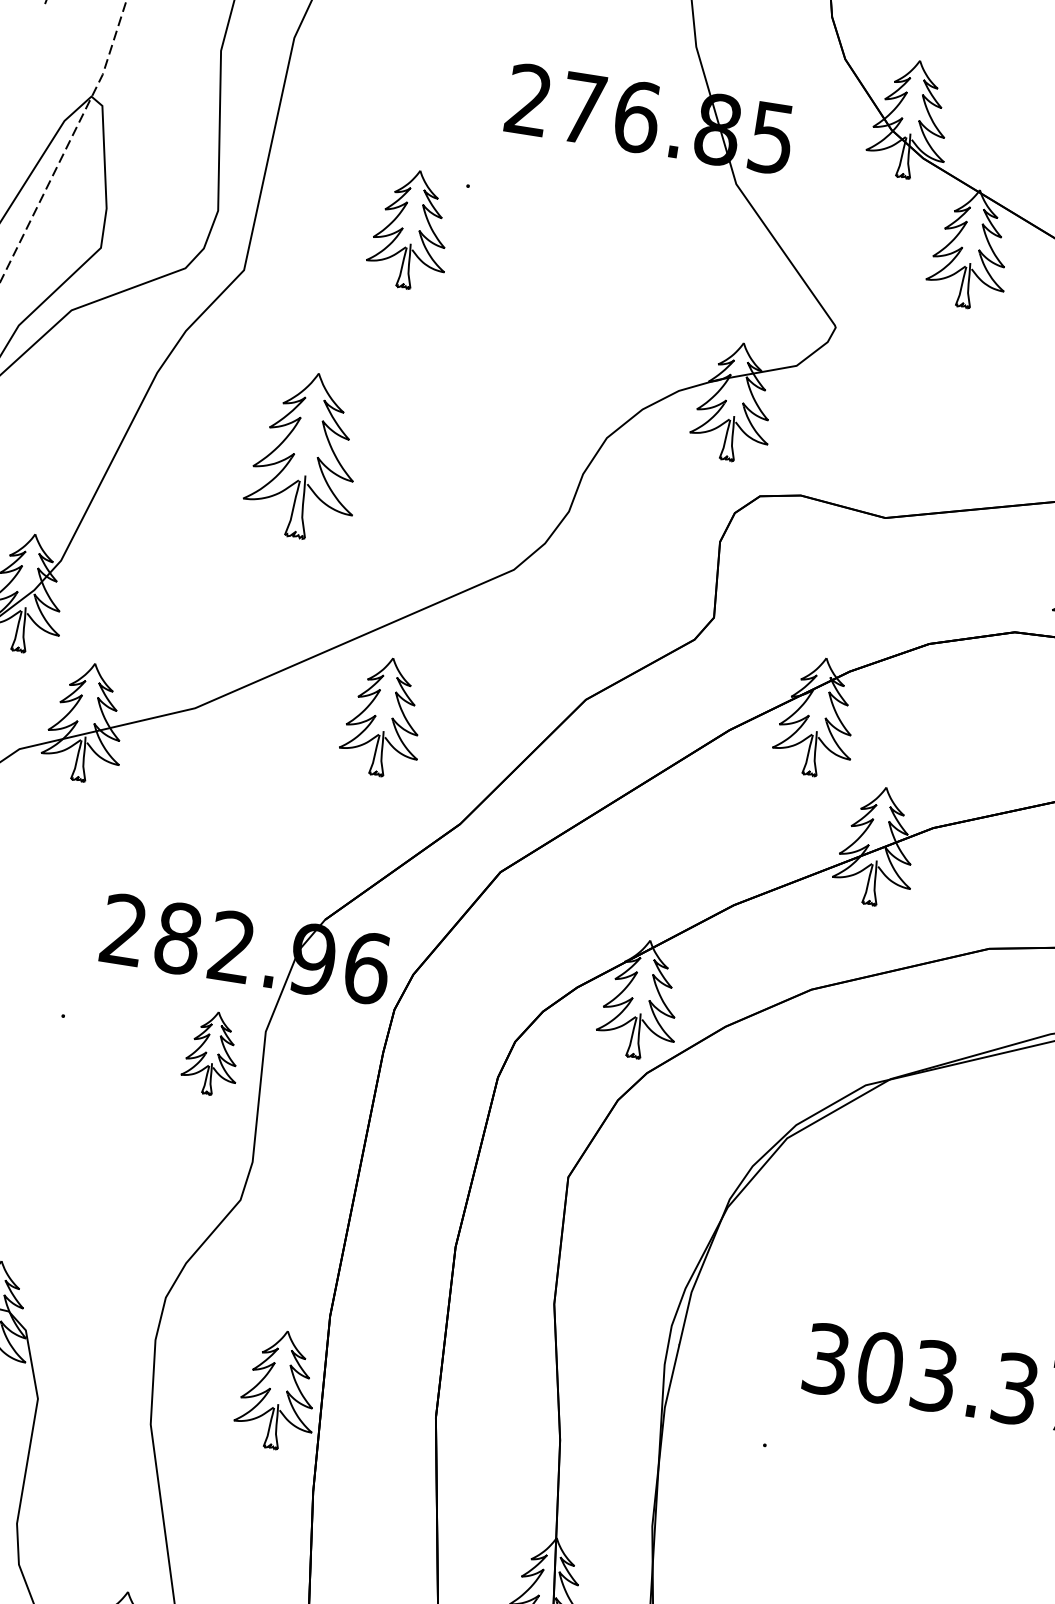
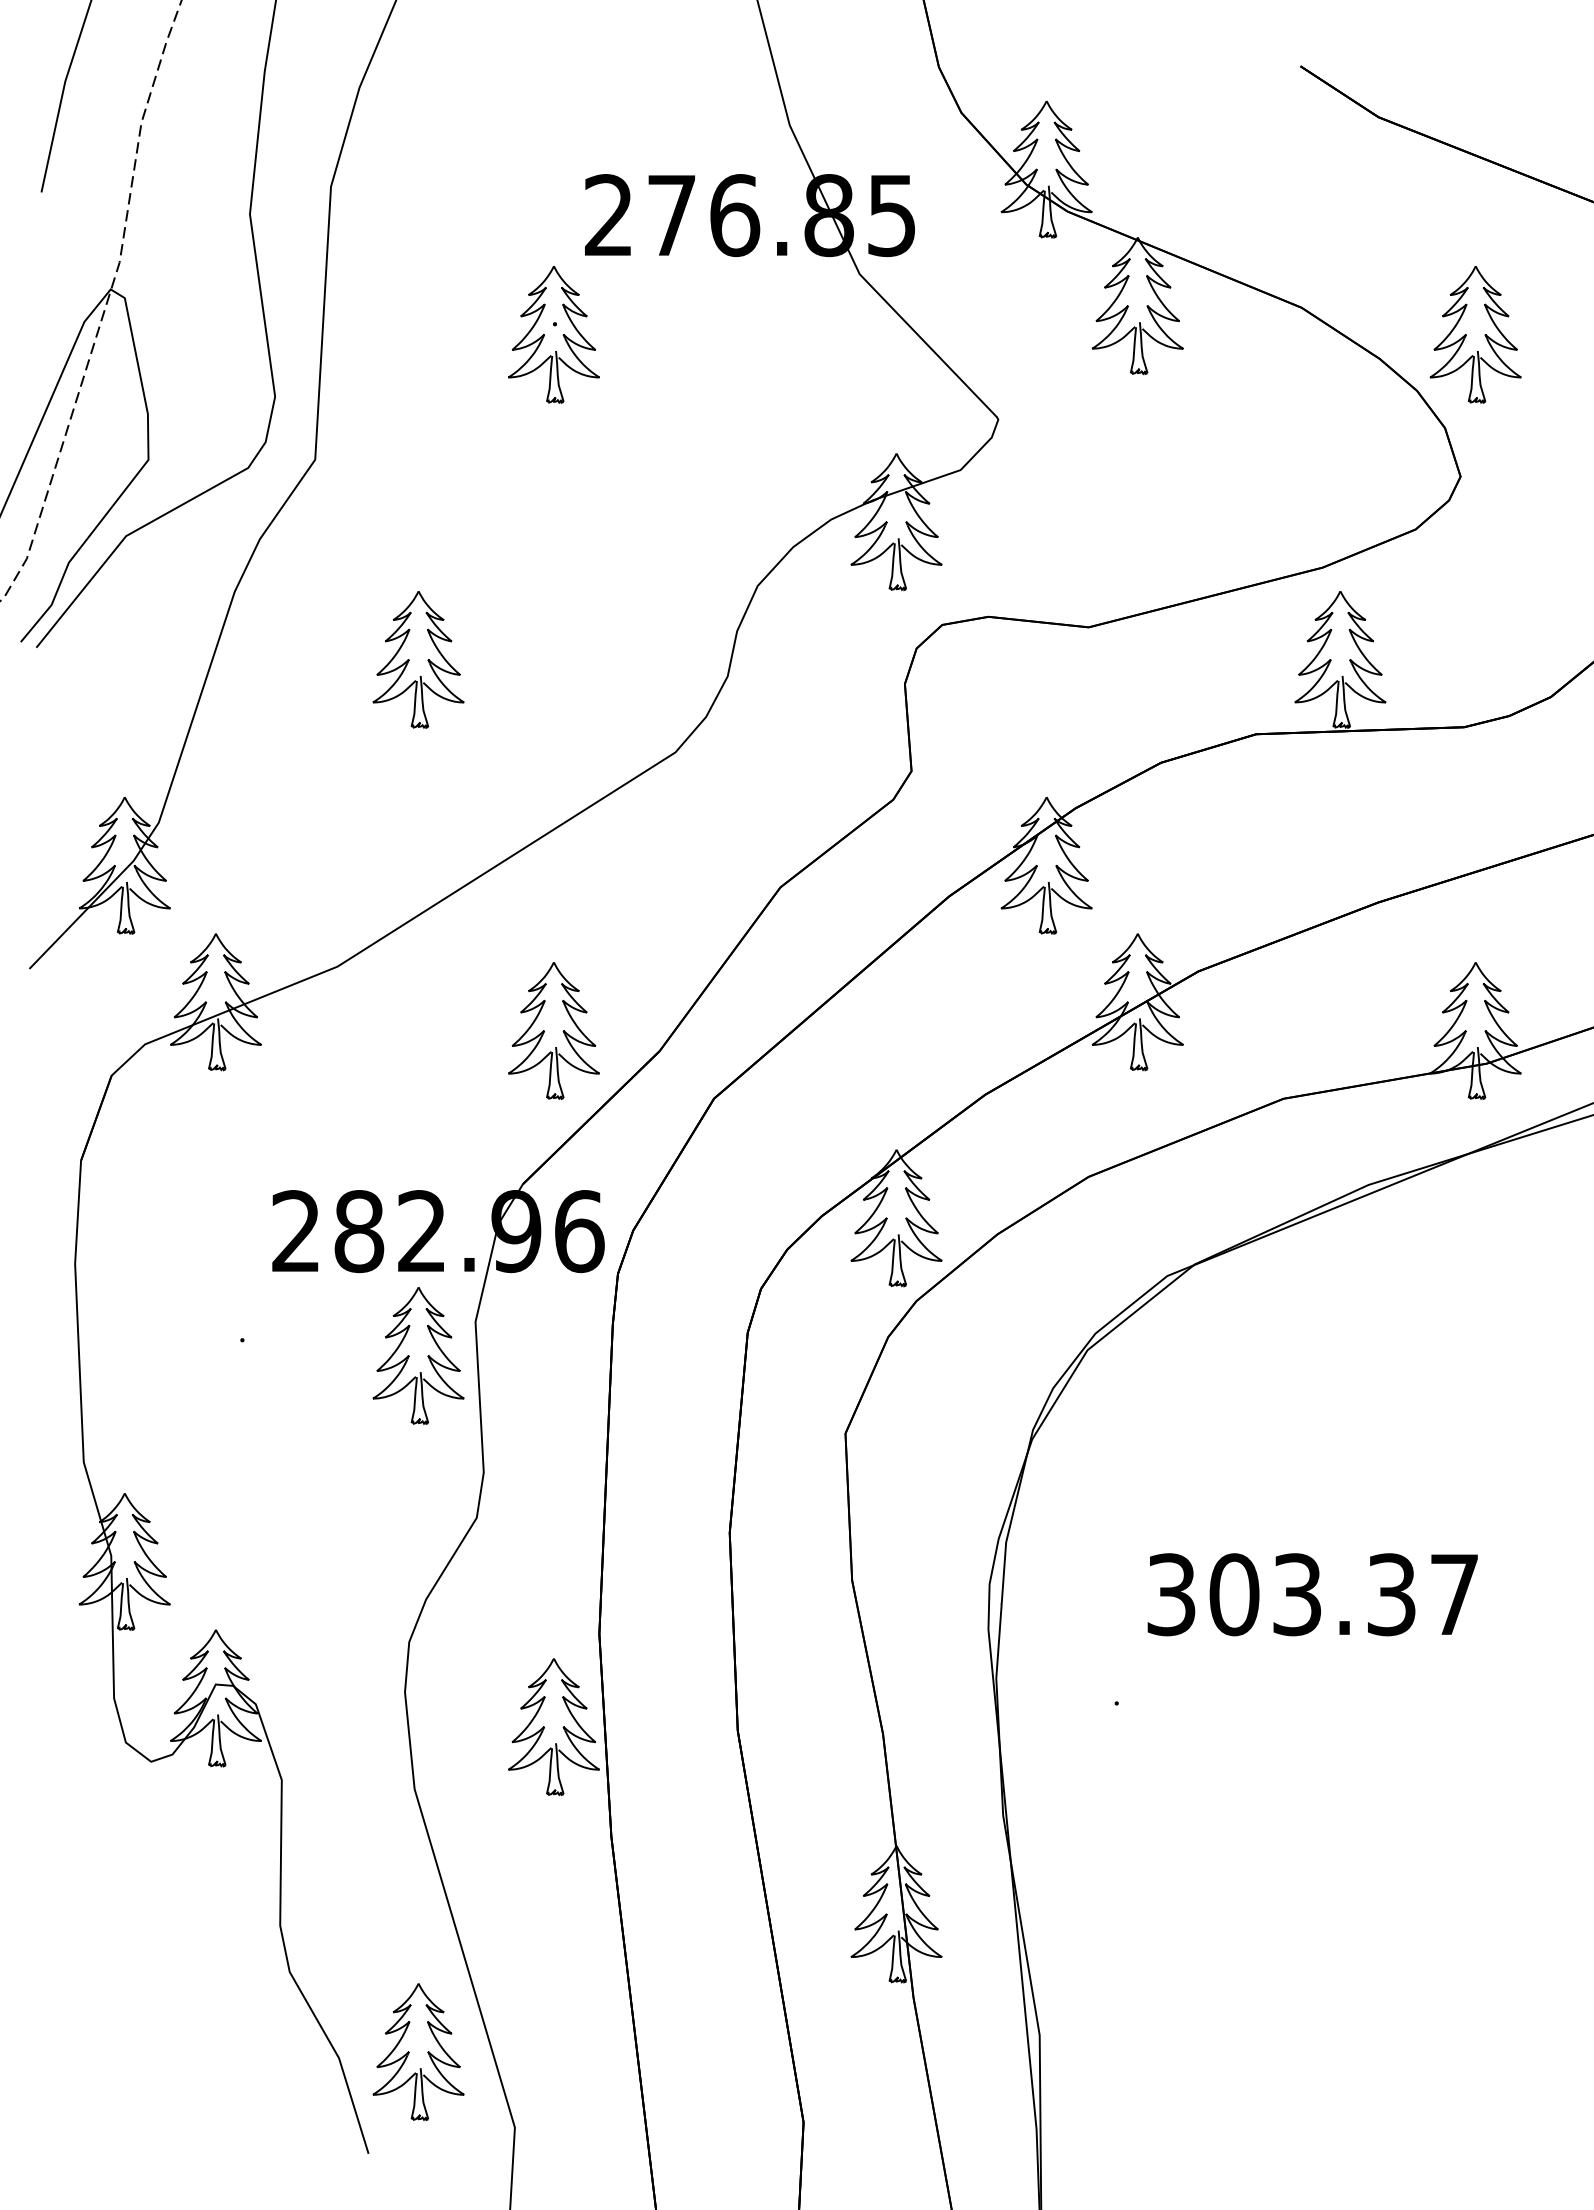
part: (410, 229) -> (553, 334), moved
part: (305, 455) -> (418, 659), size x0.71
part: (383, 716) -> (553, 1030), moved
part: (212, 1052) -> (418, 1355), size x1.43

